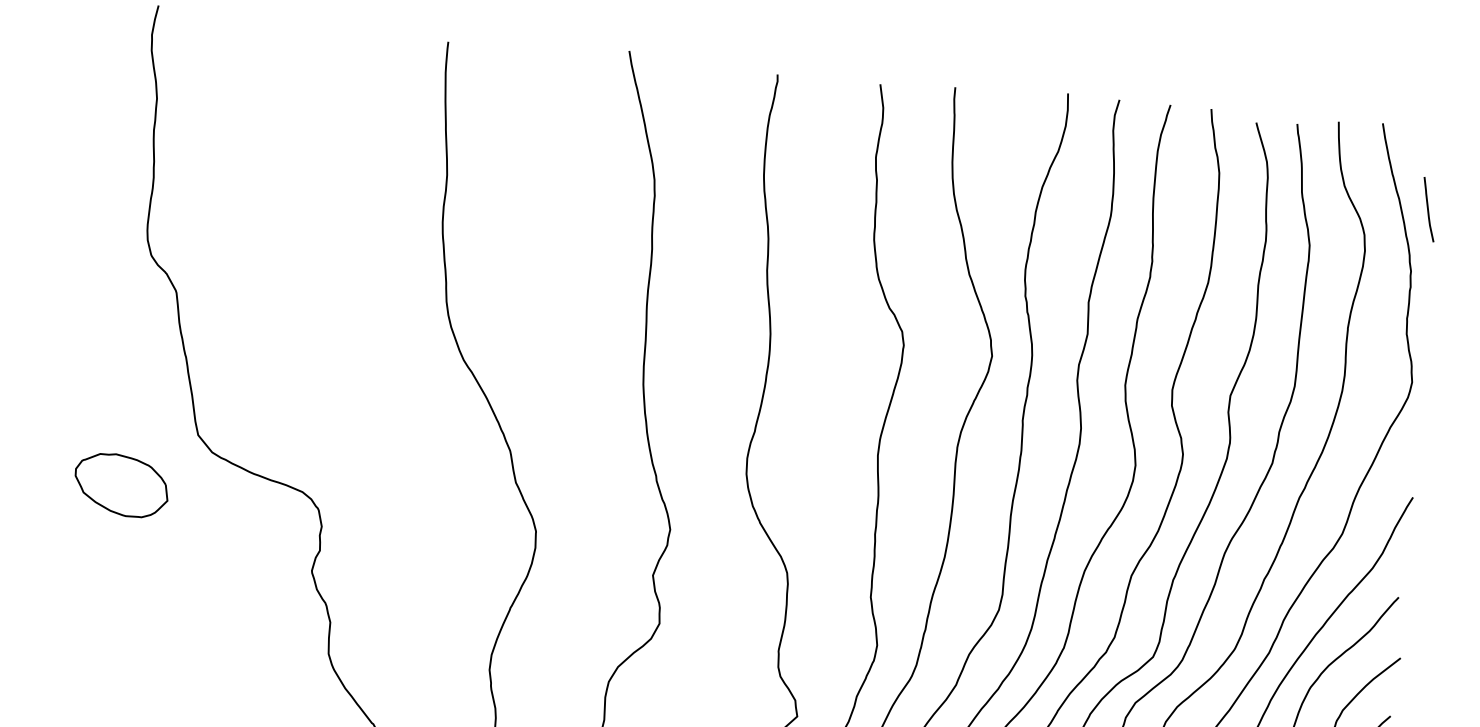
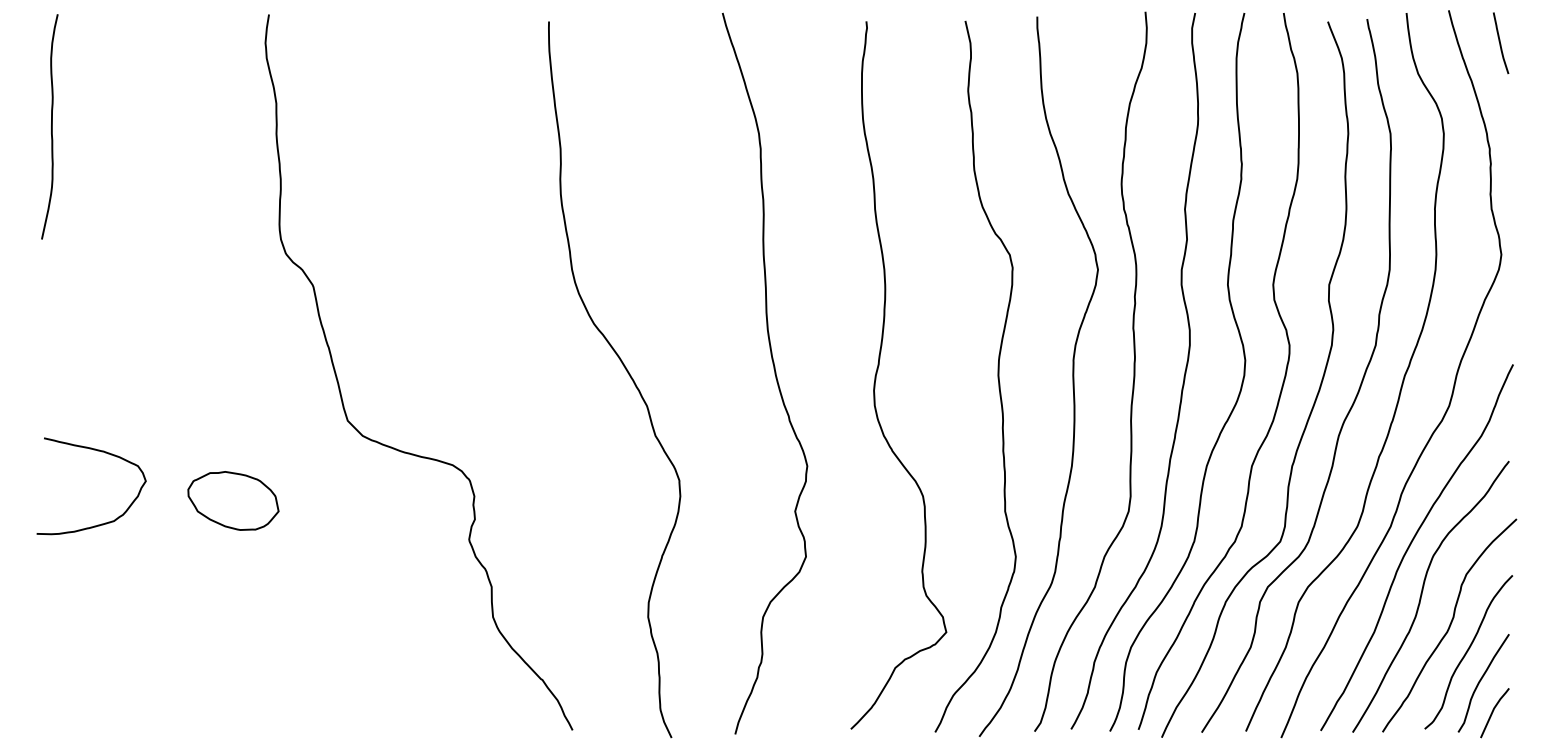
curve: (1429, 209) -> (1501, 43), moved
part: (121, 484) -> (233, 500), moved

